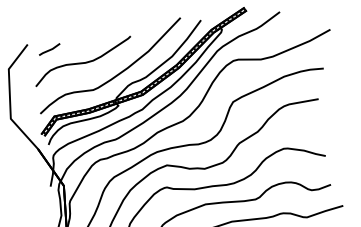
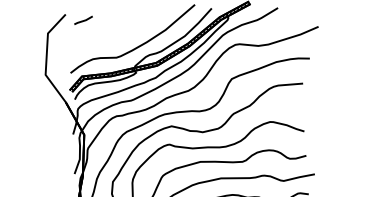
curve: (83, 61) -> (110, 33), removed

